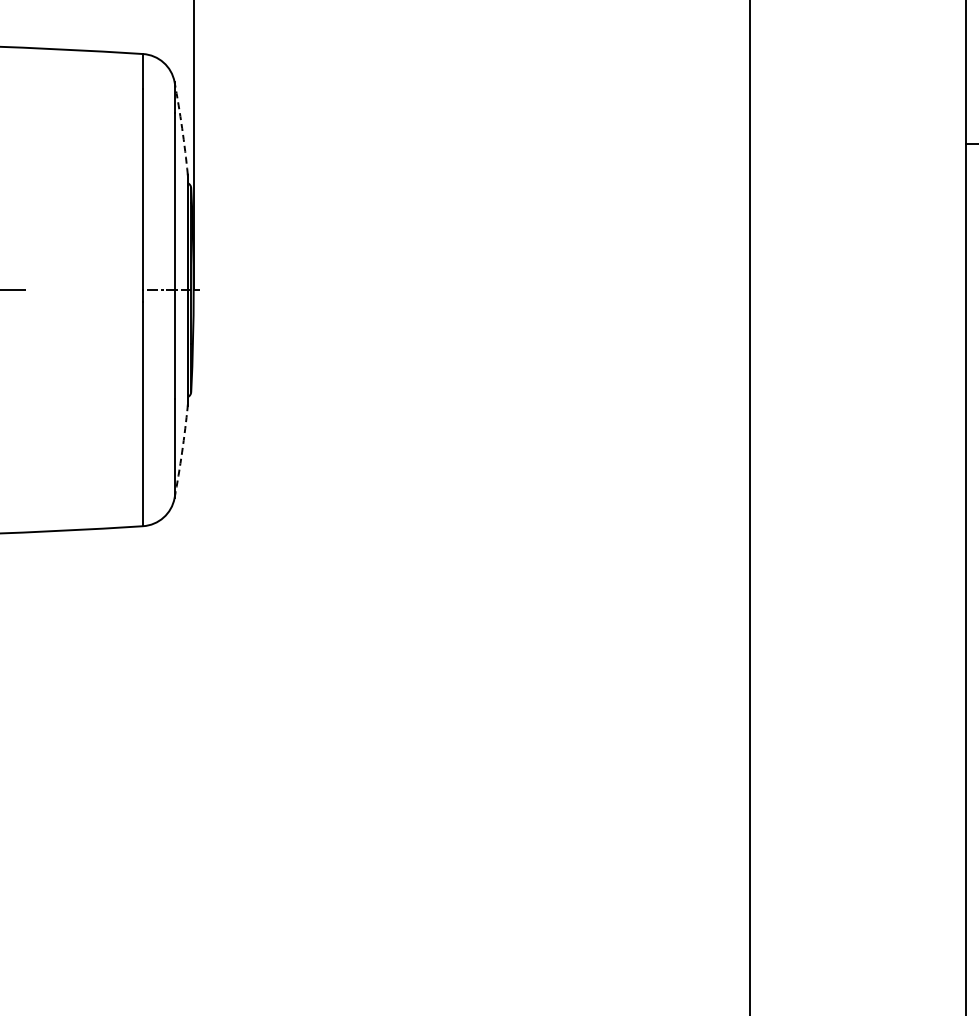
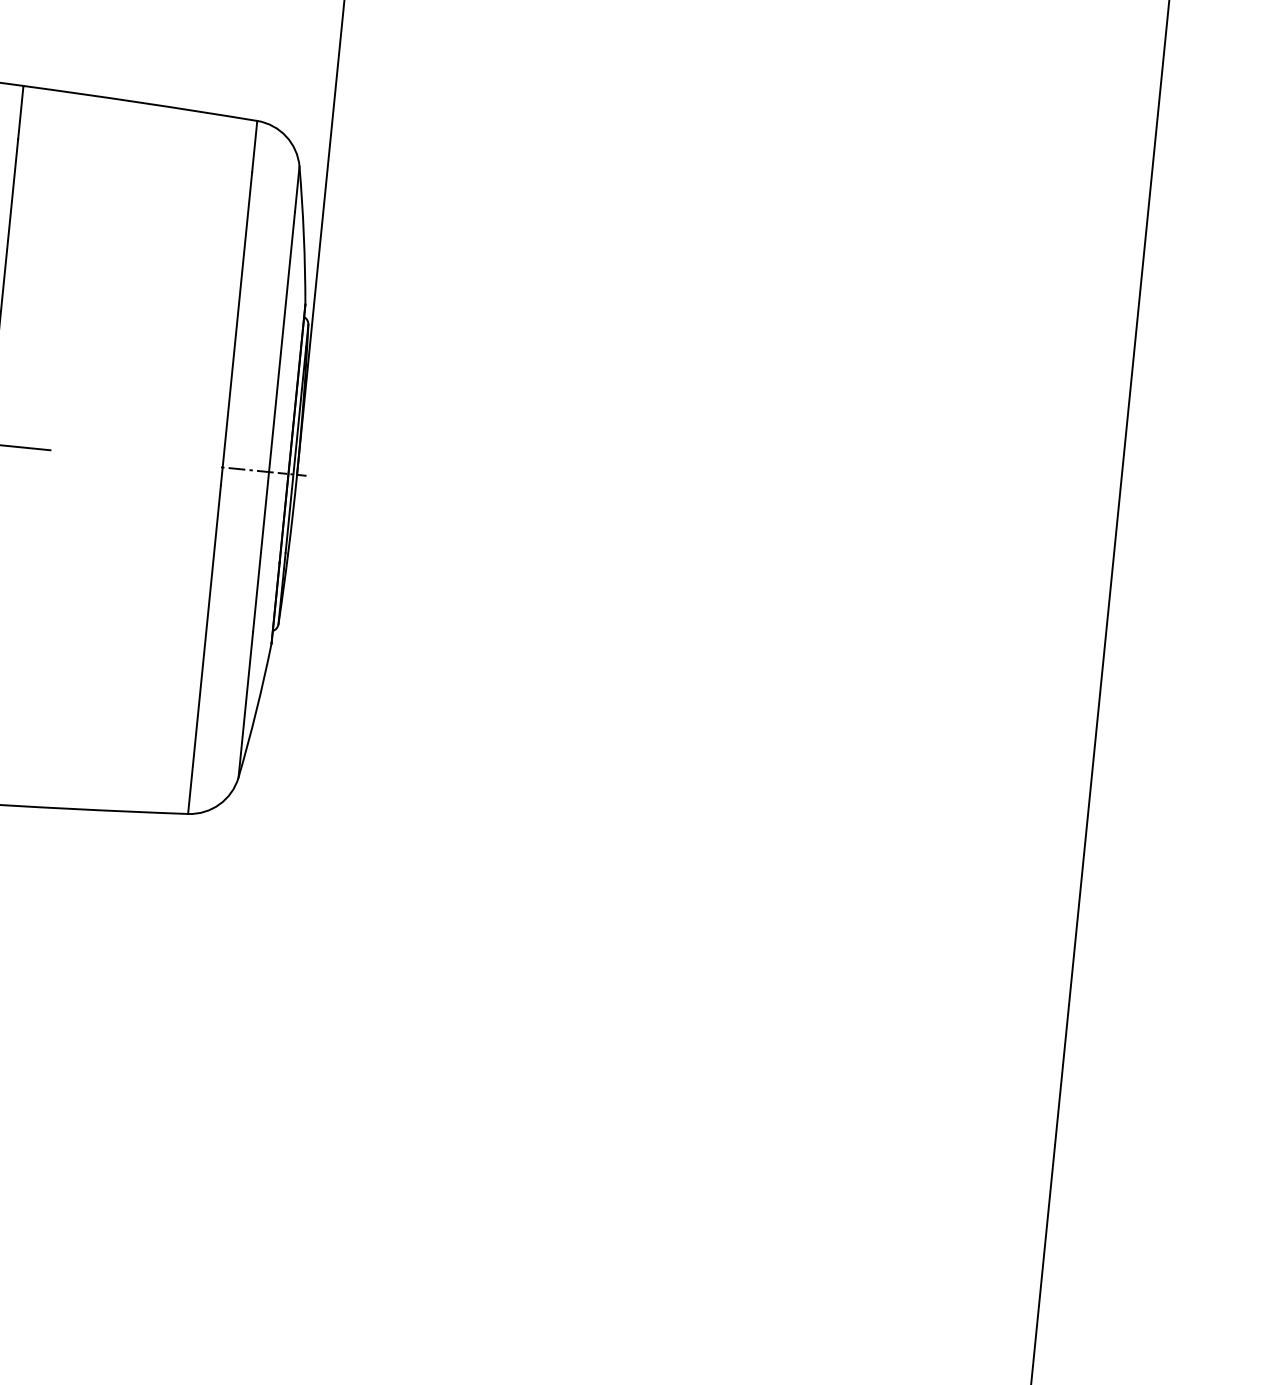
arc: (182, 128) -> (304, 236), dashed -> solid
arc: (182, 452) -> (256, 711), dashed -> solid

